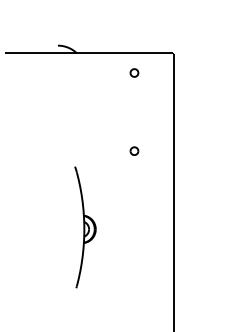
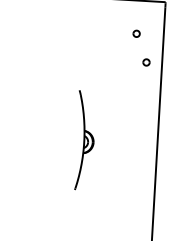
part: (134, 72) -> (136, 33), moved
part: (134, 150) -> (146, 61), moved

